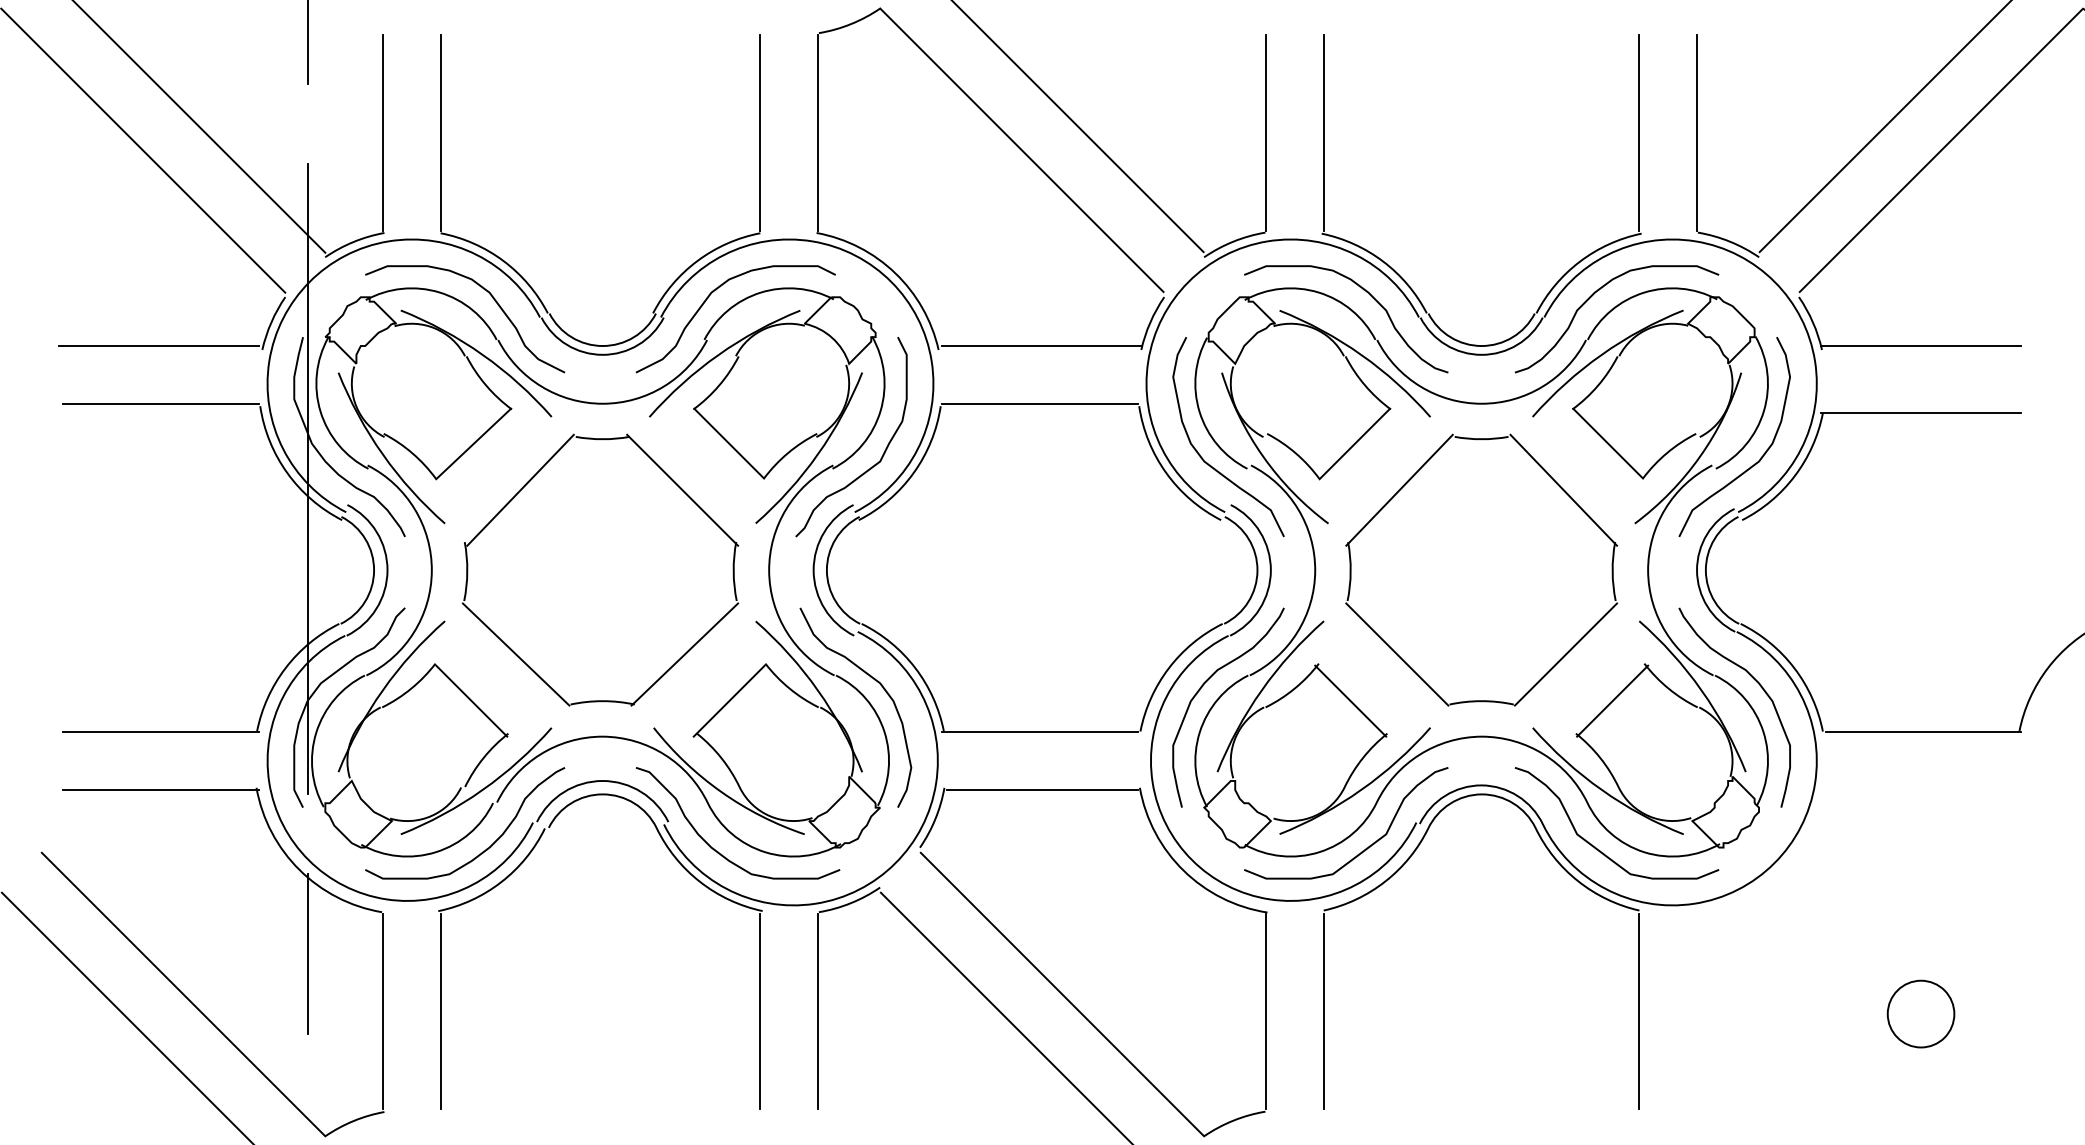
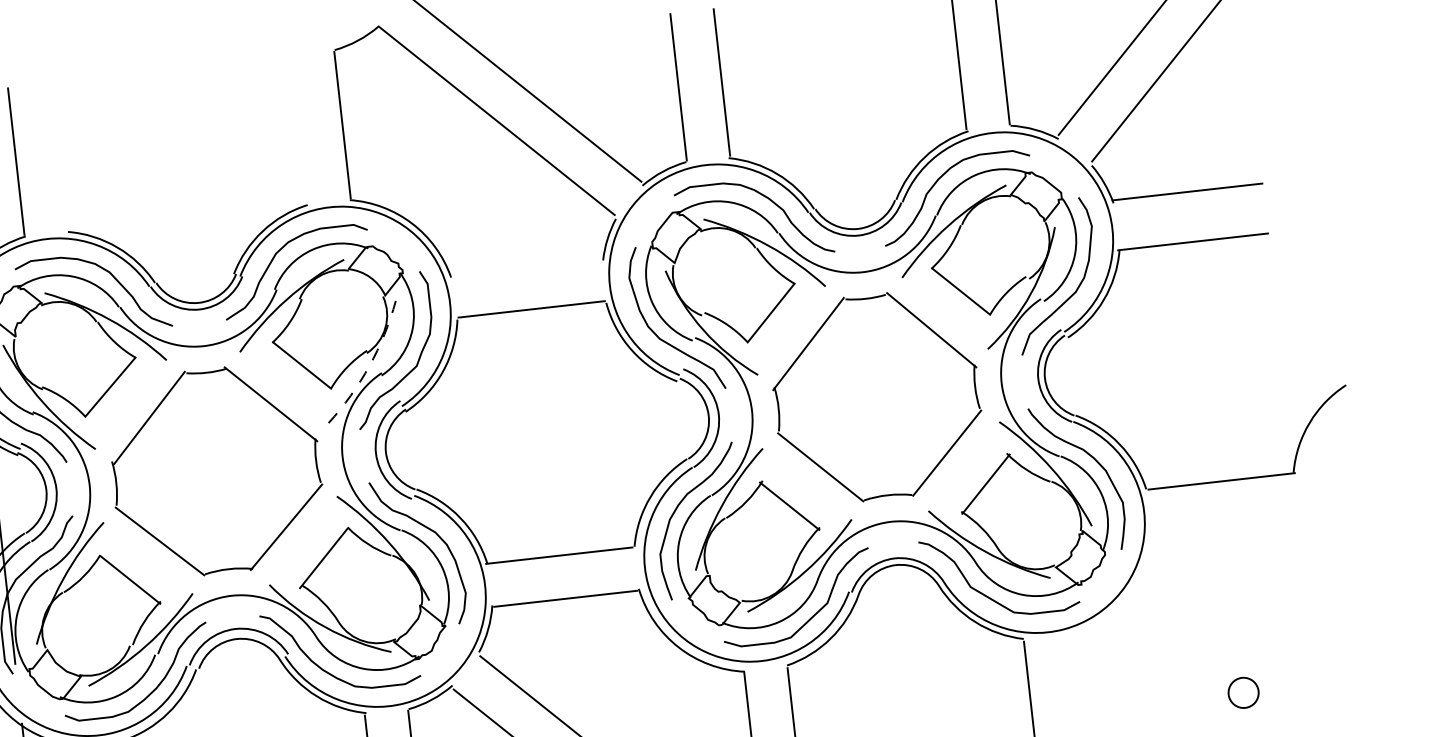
line: (440, 132) -> (59, 156), removed
line: (760, 132) -> (299, 129), removed
line: (1042, 346) -> (528, 266), removed
arc: (817, 454) -> (369, 366), solid -> dashed
part: (1920, 1013) -> (1243, 692), size x0.6

